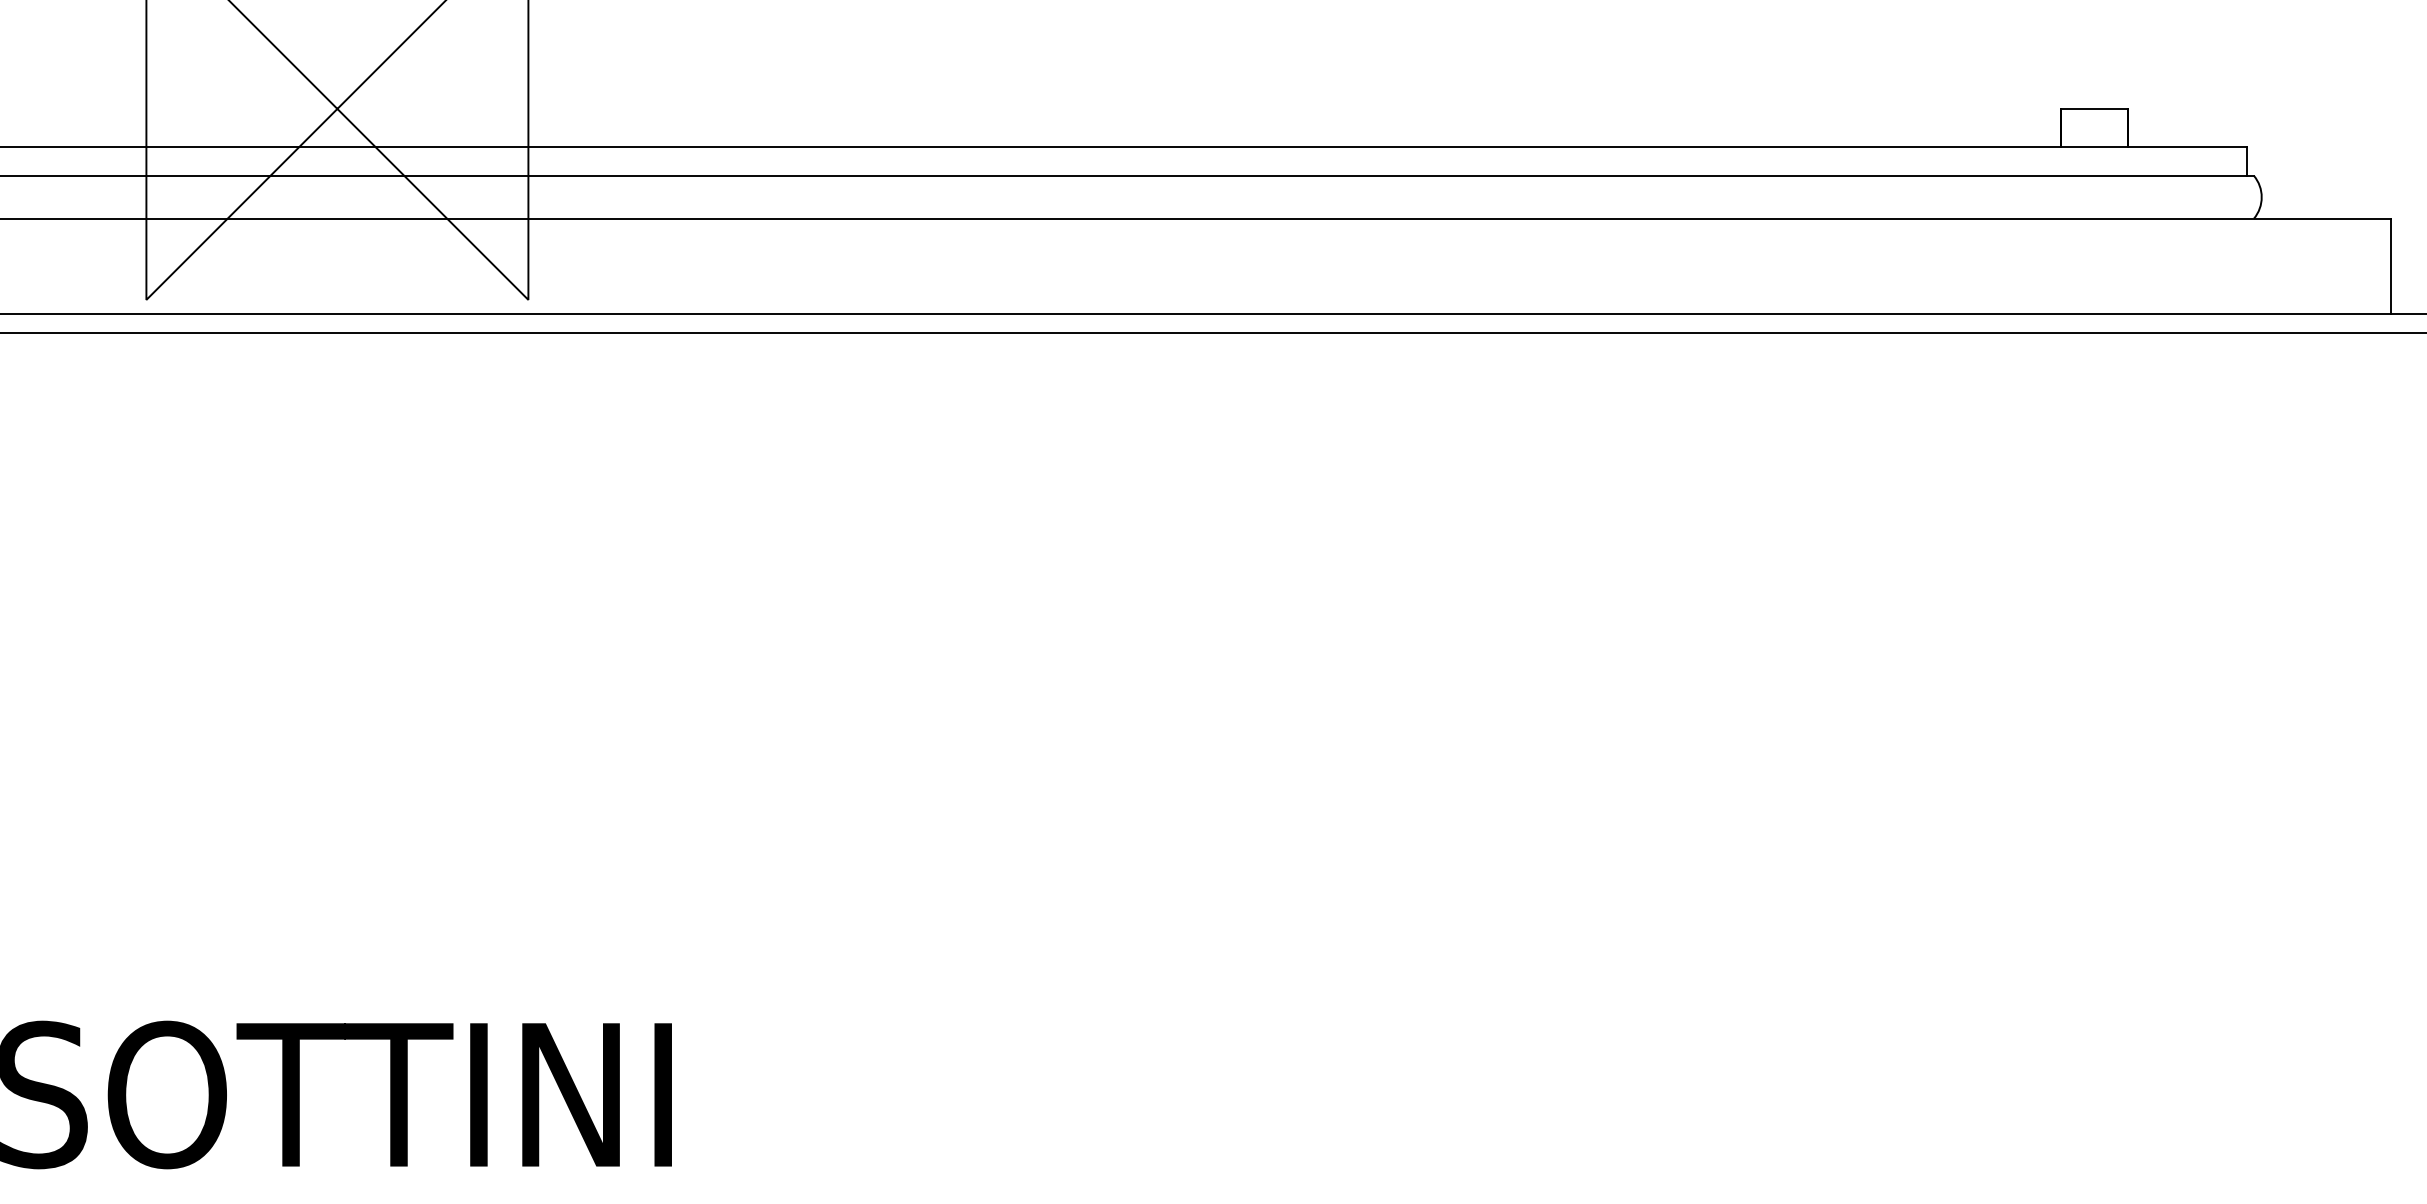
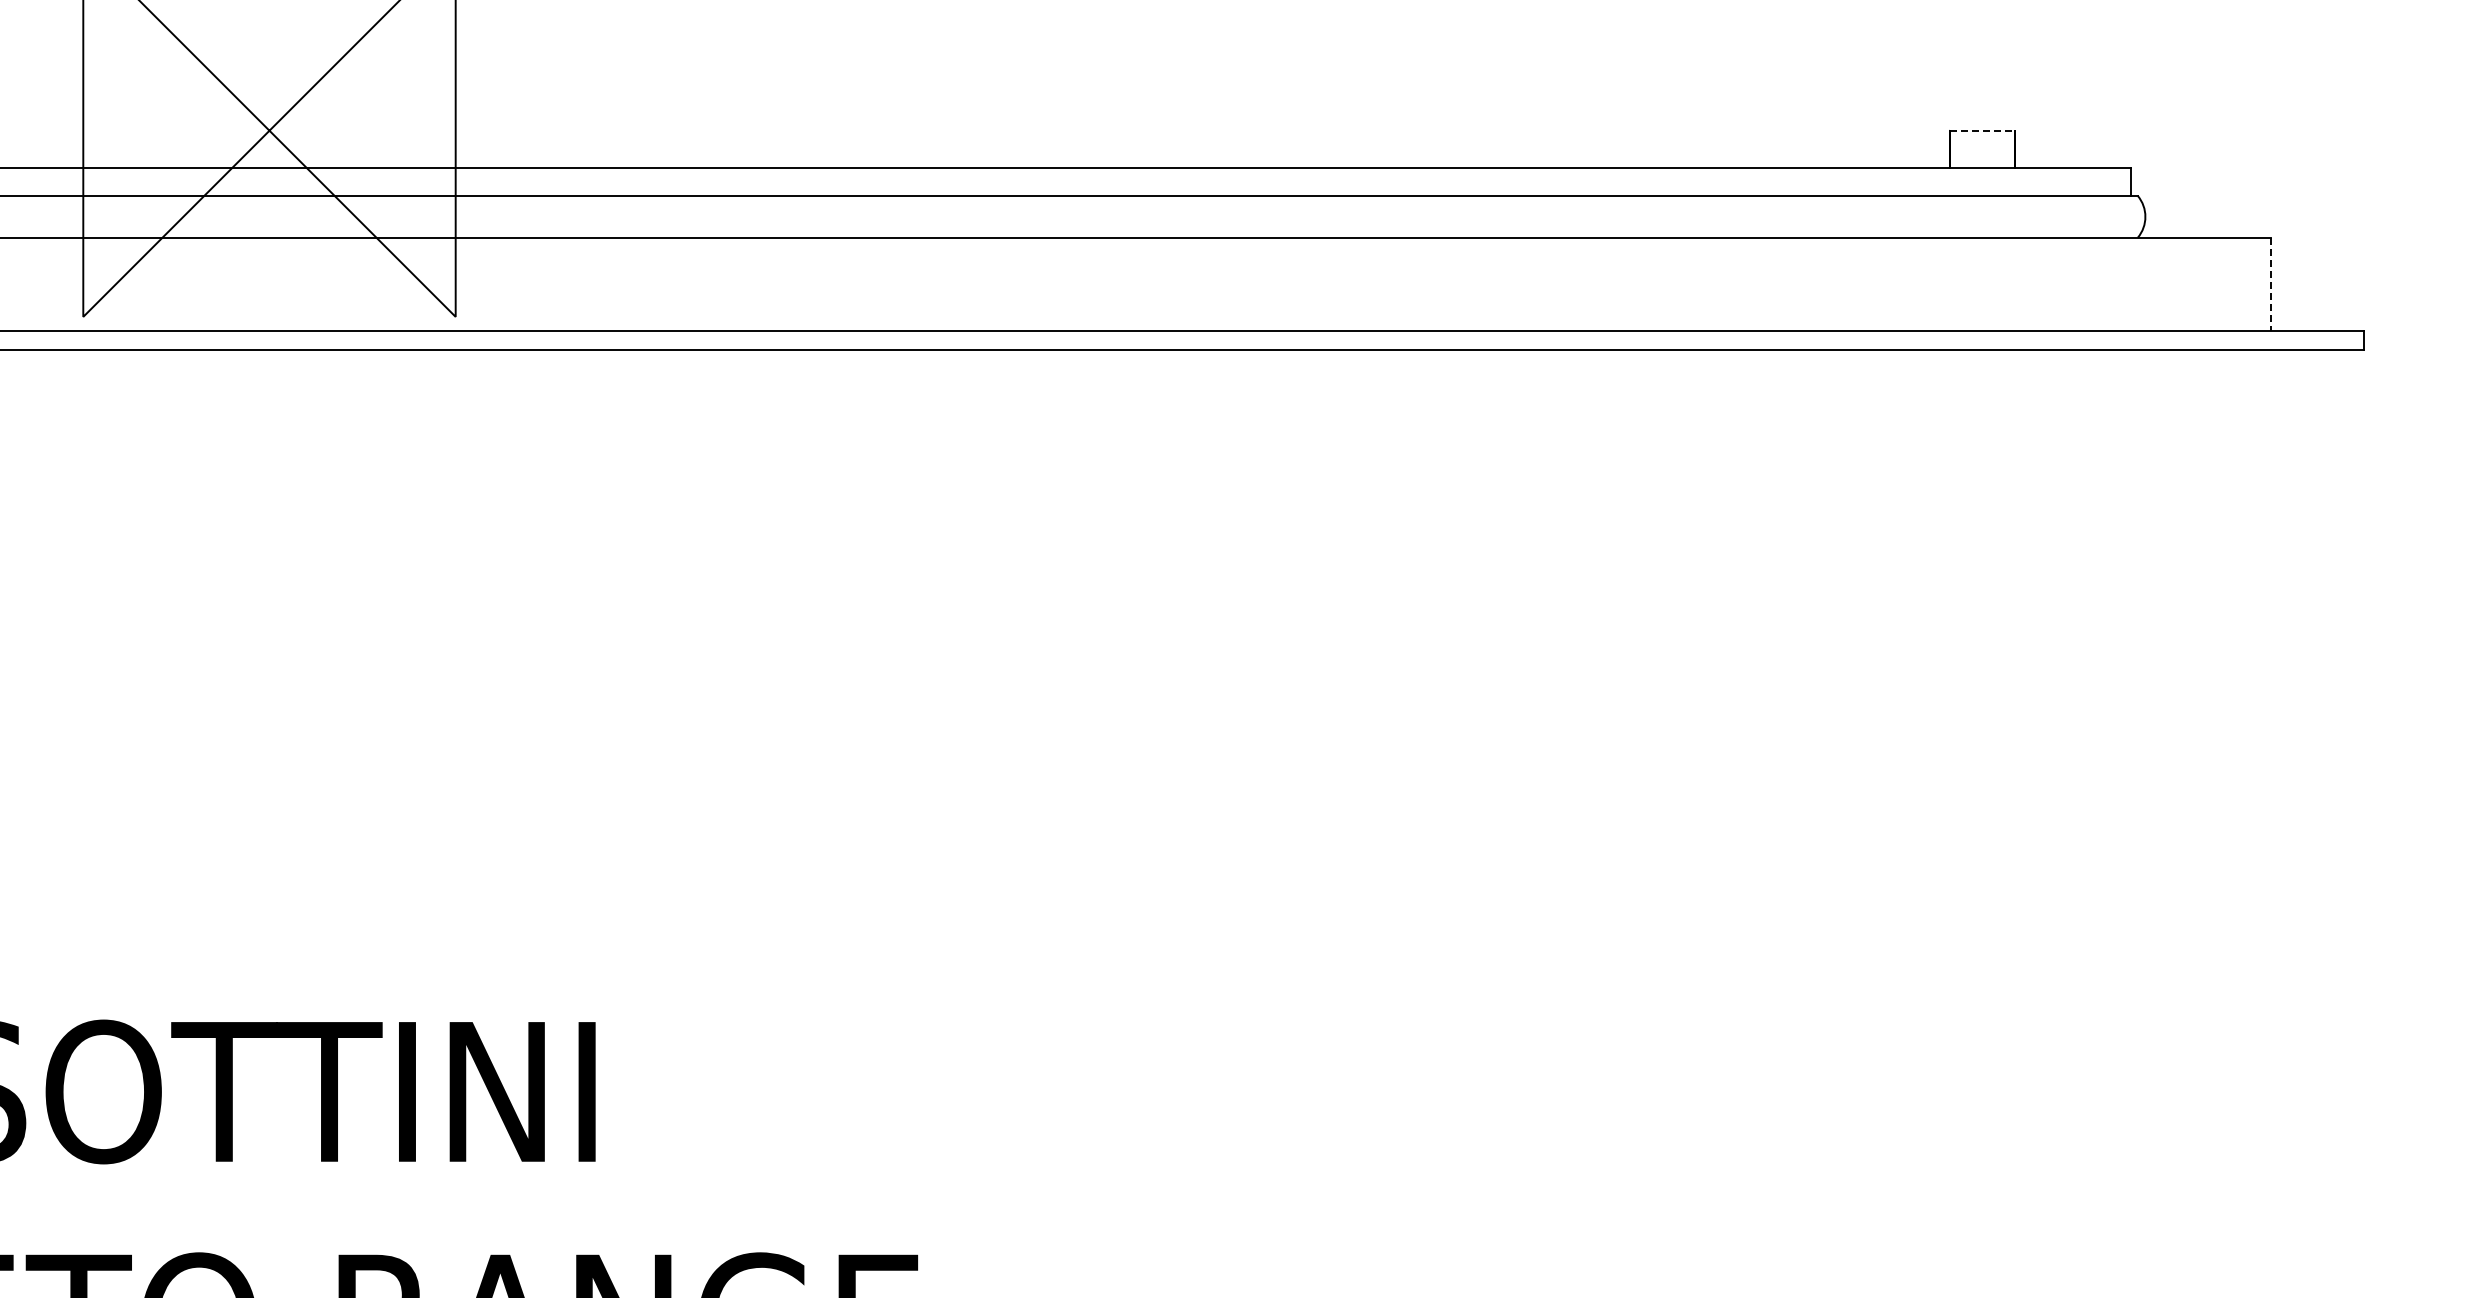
line: (2094, 108) -> (1982, 130), solid -> dashed
line: (2391, 266) -> (2271, 284), solid -> dashed

